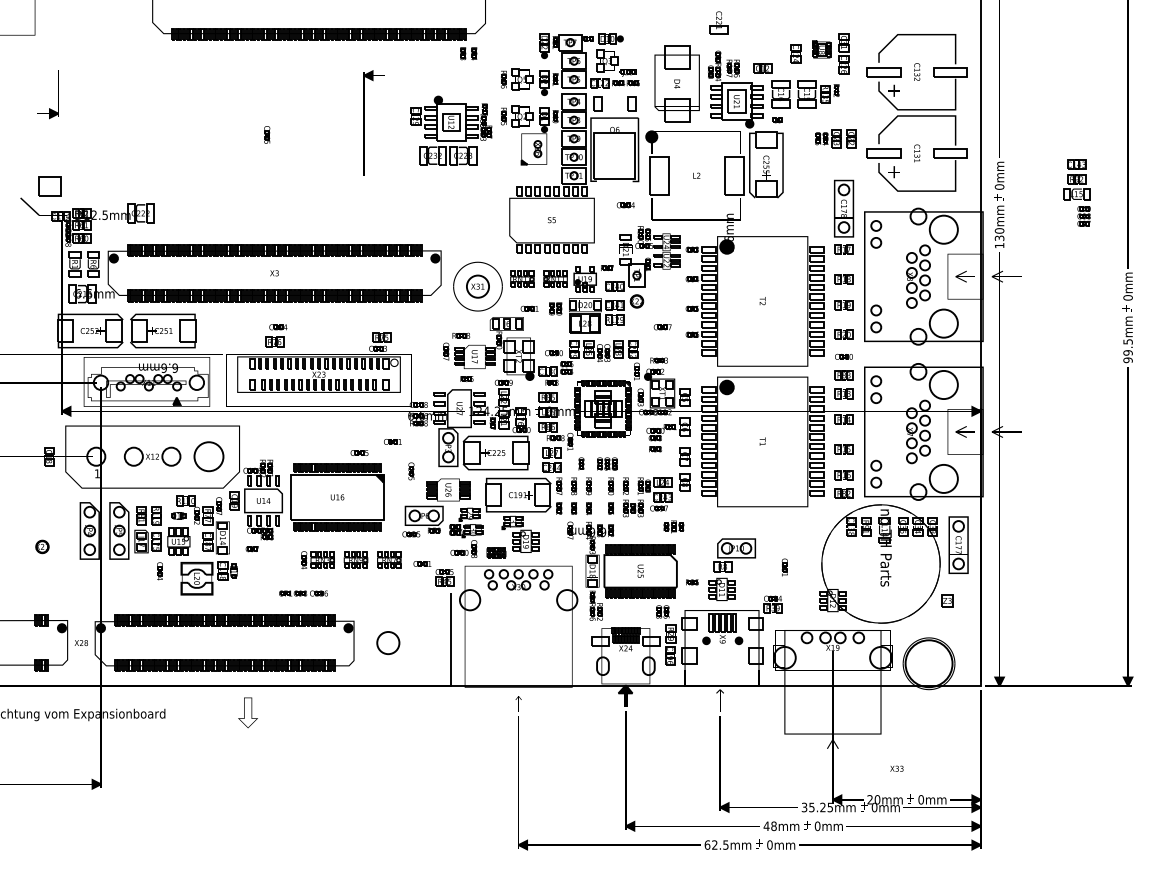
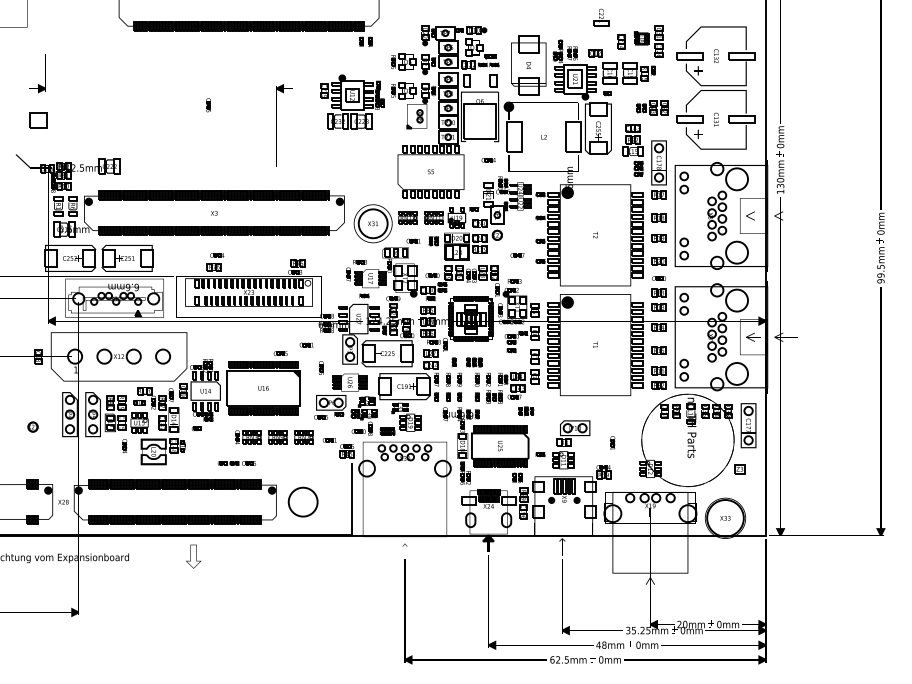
part: (718, 22) -> (600, 17), moved
part: (364, 122) -> (276, 125), moved
part: (49, 186) -> (38, 120), moved
part: (1076, 192) -> (632, 150), moved
circle: (477, 286) -> (372, 223), size x1.67
circle: (208, 456) -> (162, 356), size x0.62
circle: (387, 642) -> (302, 501), size x1.67
text: (896, 768) -> (725, 518), moved

